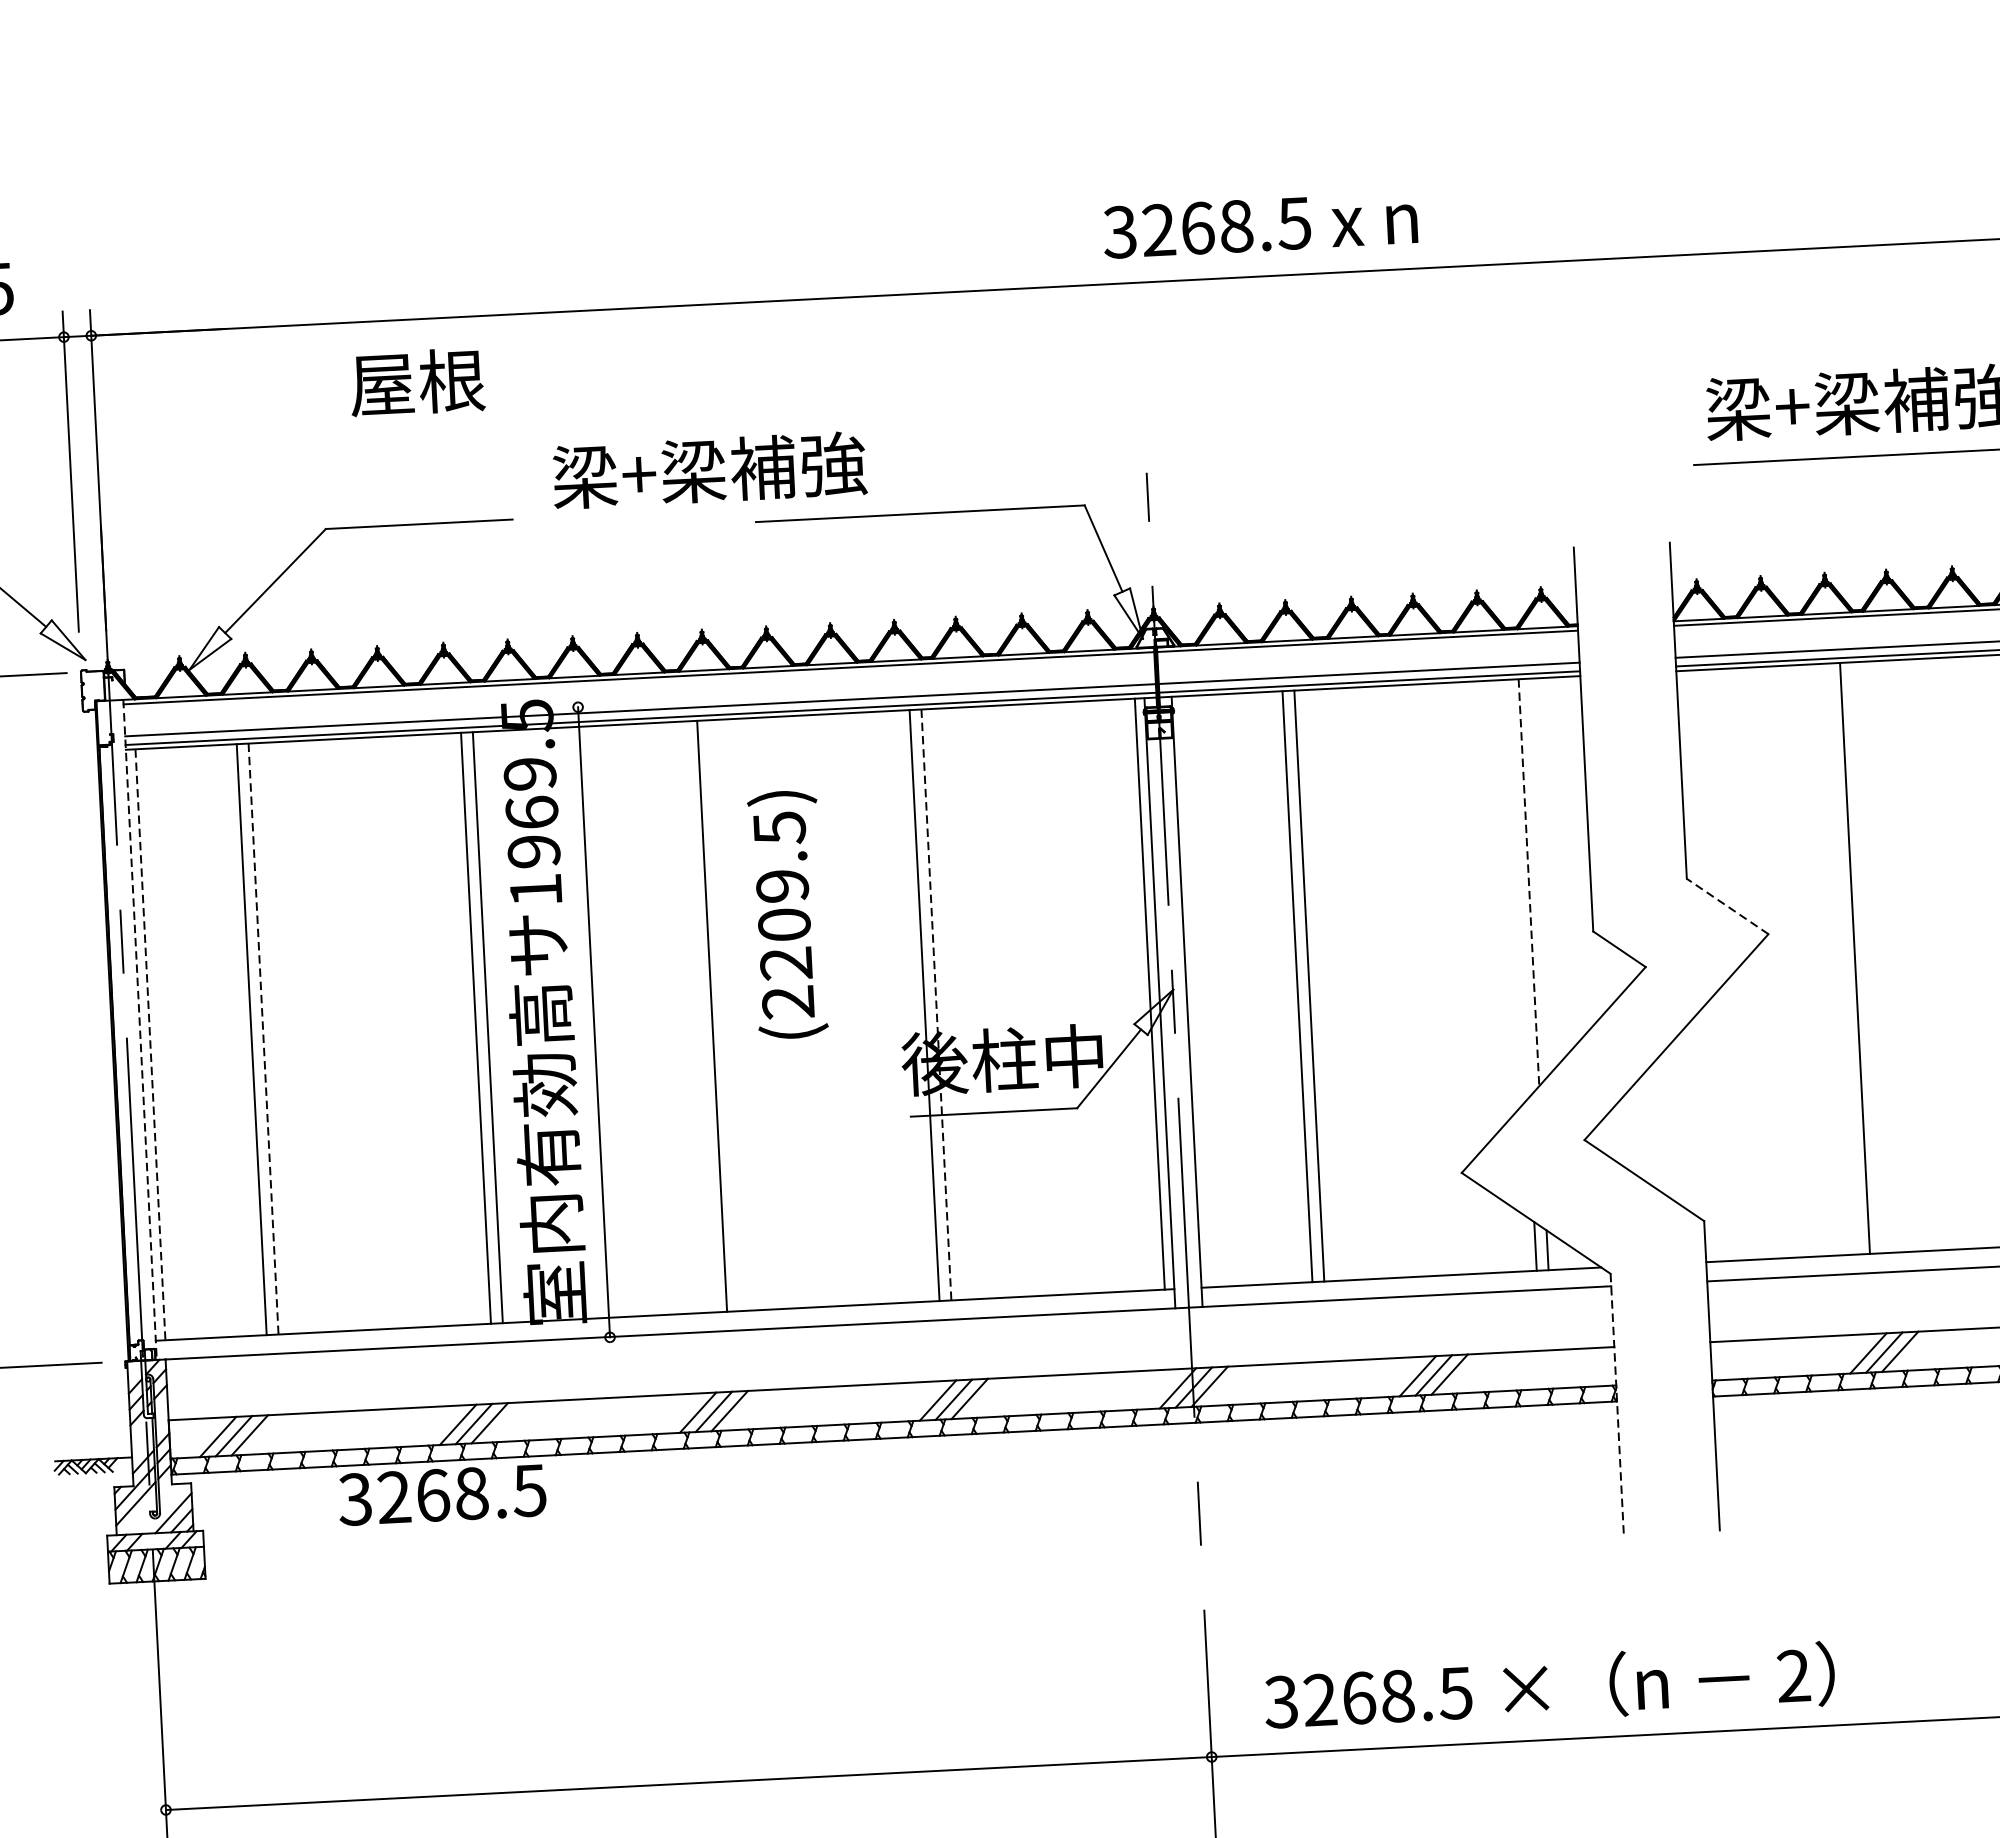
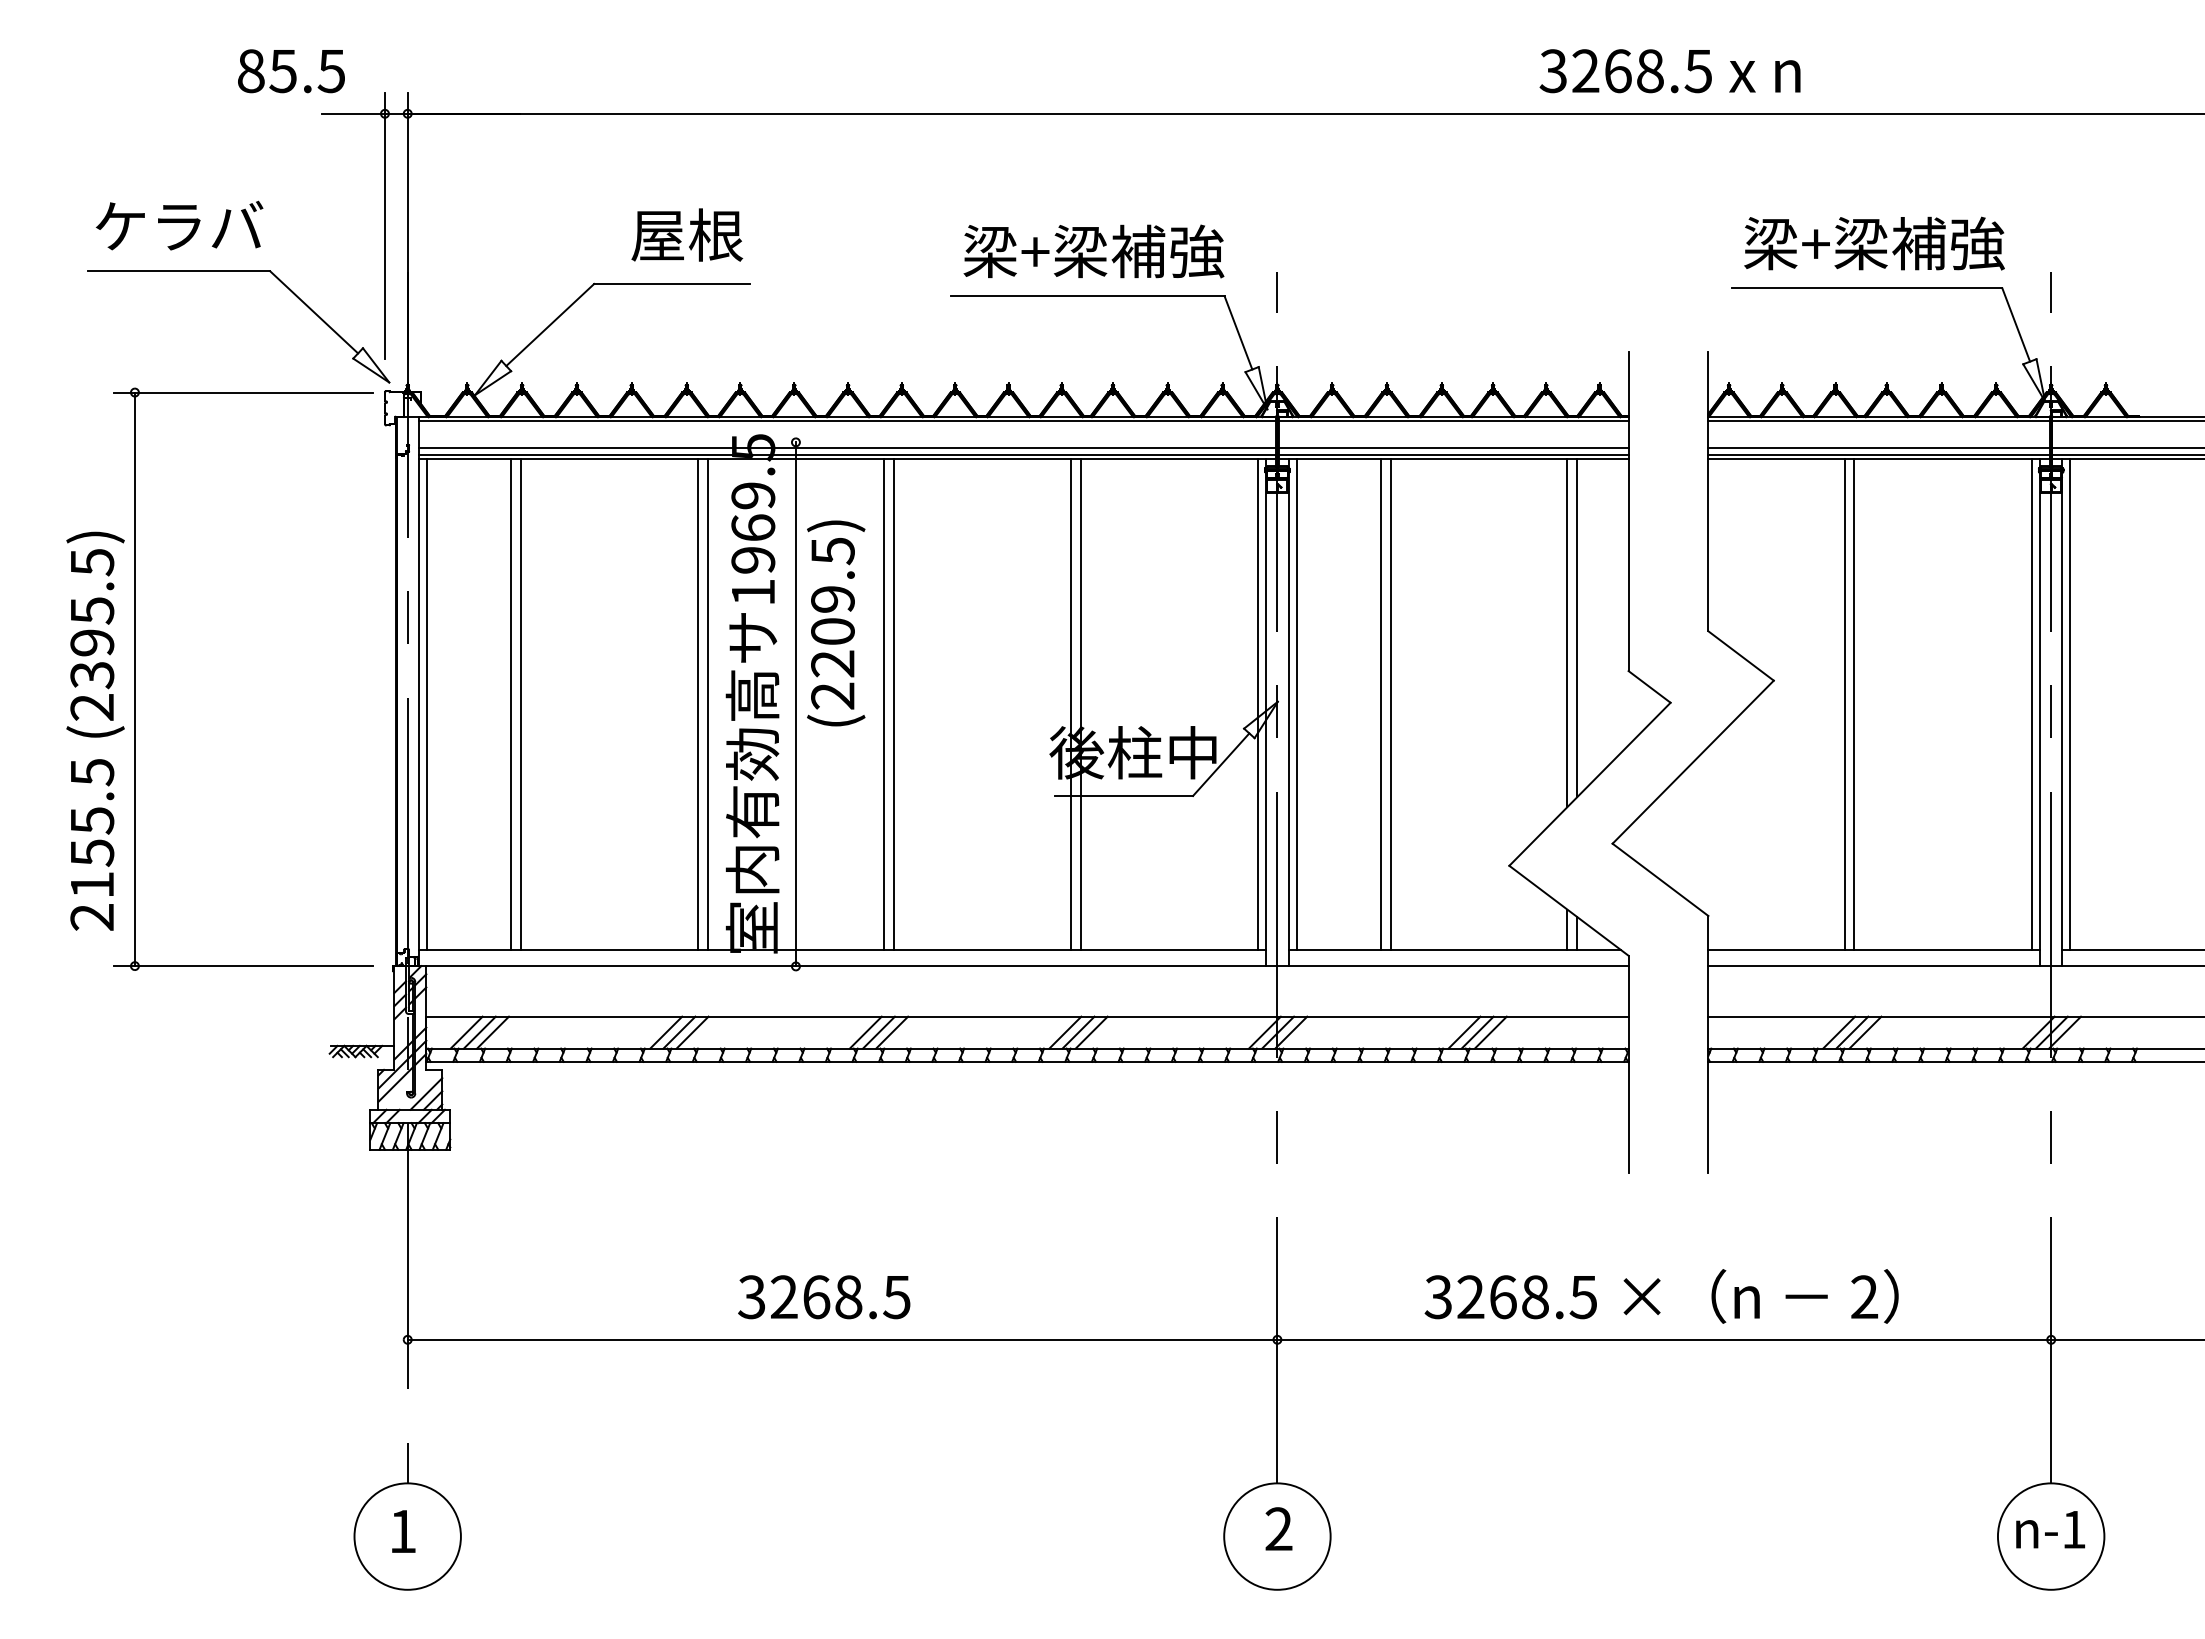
text: (1259, 225) -> (1669, 71), moved
text: (417, 381) -> (687, 234), moved
text: (709, 470) -> (1093, 251), moved
line: (1529, 883) -> (1577, 628), dashed -> solid
line: (1517, 888) -> (1567, 632), added
line: (1728, 905) -> (1741, 655), dashed -> solid
text: (788, 914) -> (836, 623), moved
line: (1866, 957) -> (1854, 704), added
line: (1195, 991) -> (1296, 704), added
line: (936, 1005) -> (1080, 704), dashed -> solid
line: (700, 1017) -> (884, 704), added
line: (140, 1030) -> (419, 692), dashed -> solid
line: (264, 1039) -> (521, 704), dashed -> solid
line: (151, 1044) -> (427, 704), dashed -> solid
line: (1617, 1404) -> (1628, 1064), dashed -> solid
text: (442, 1495) -> (824, 1297), moved
text: (1549, 1687) -> (1661, 1296), moved

